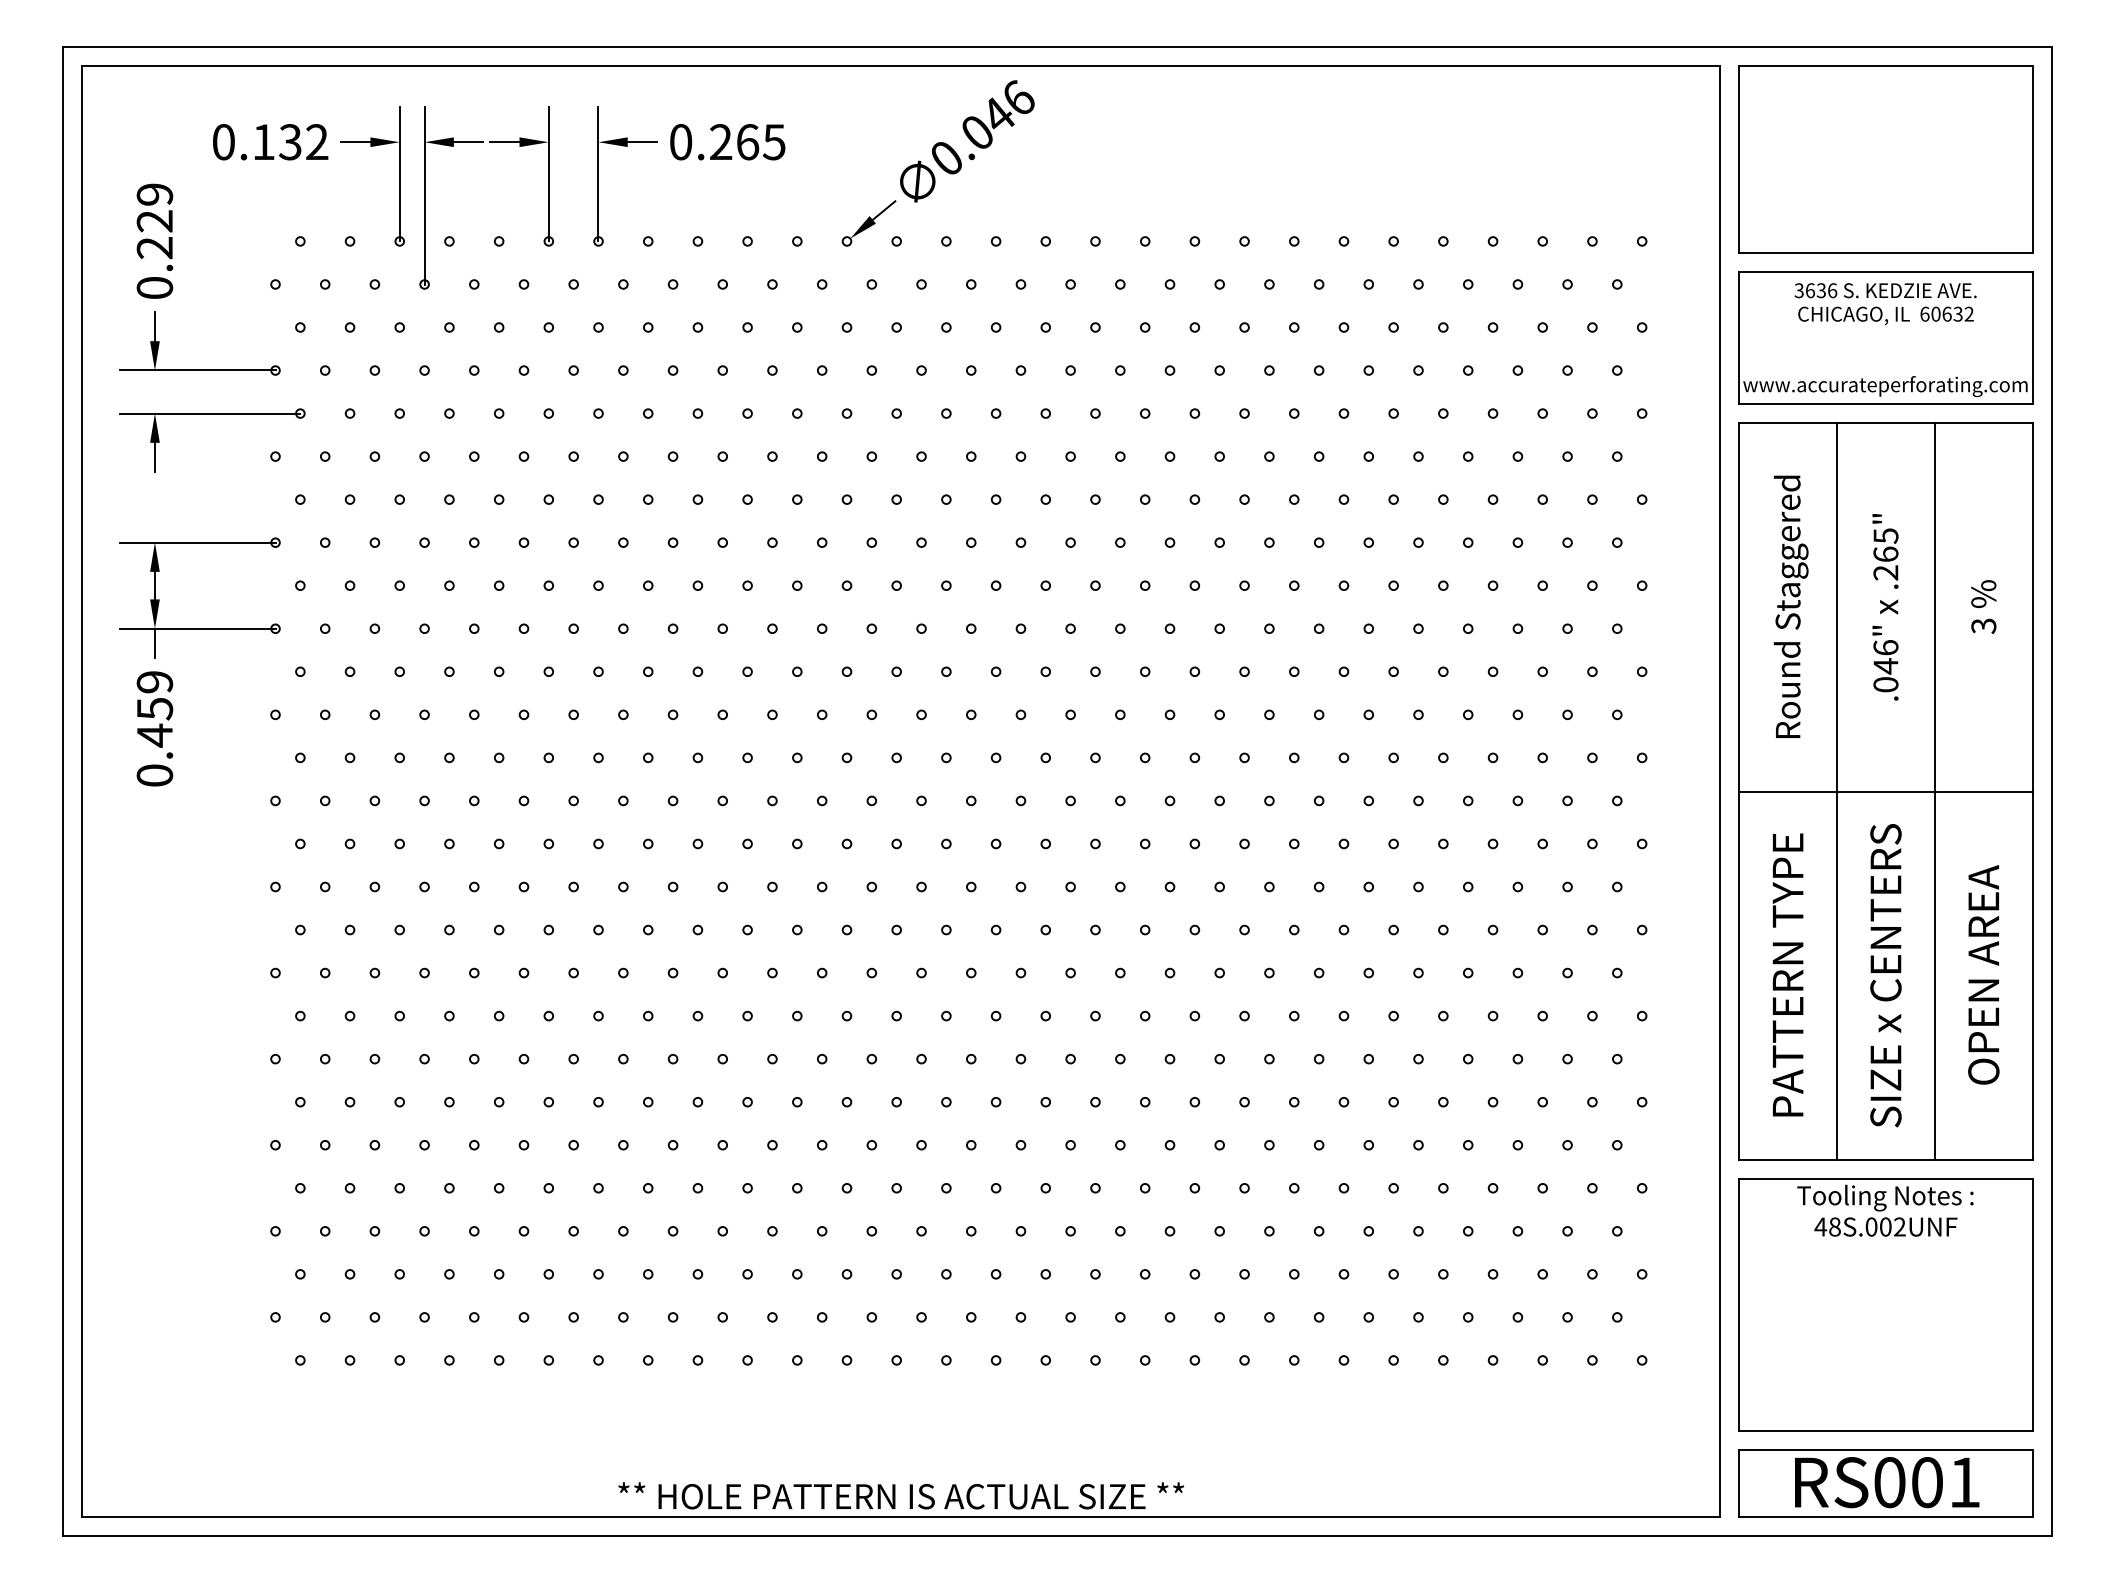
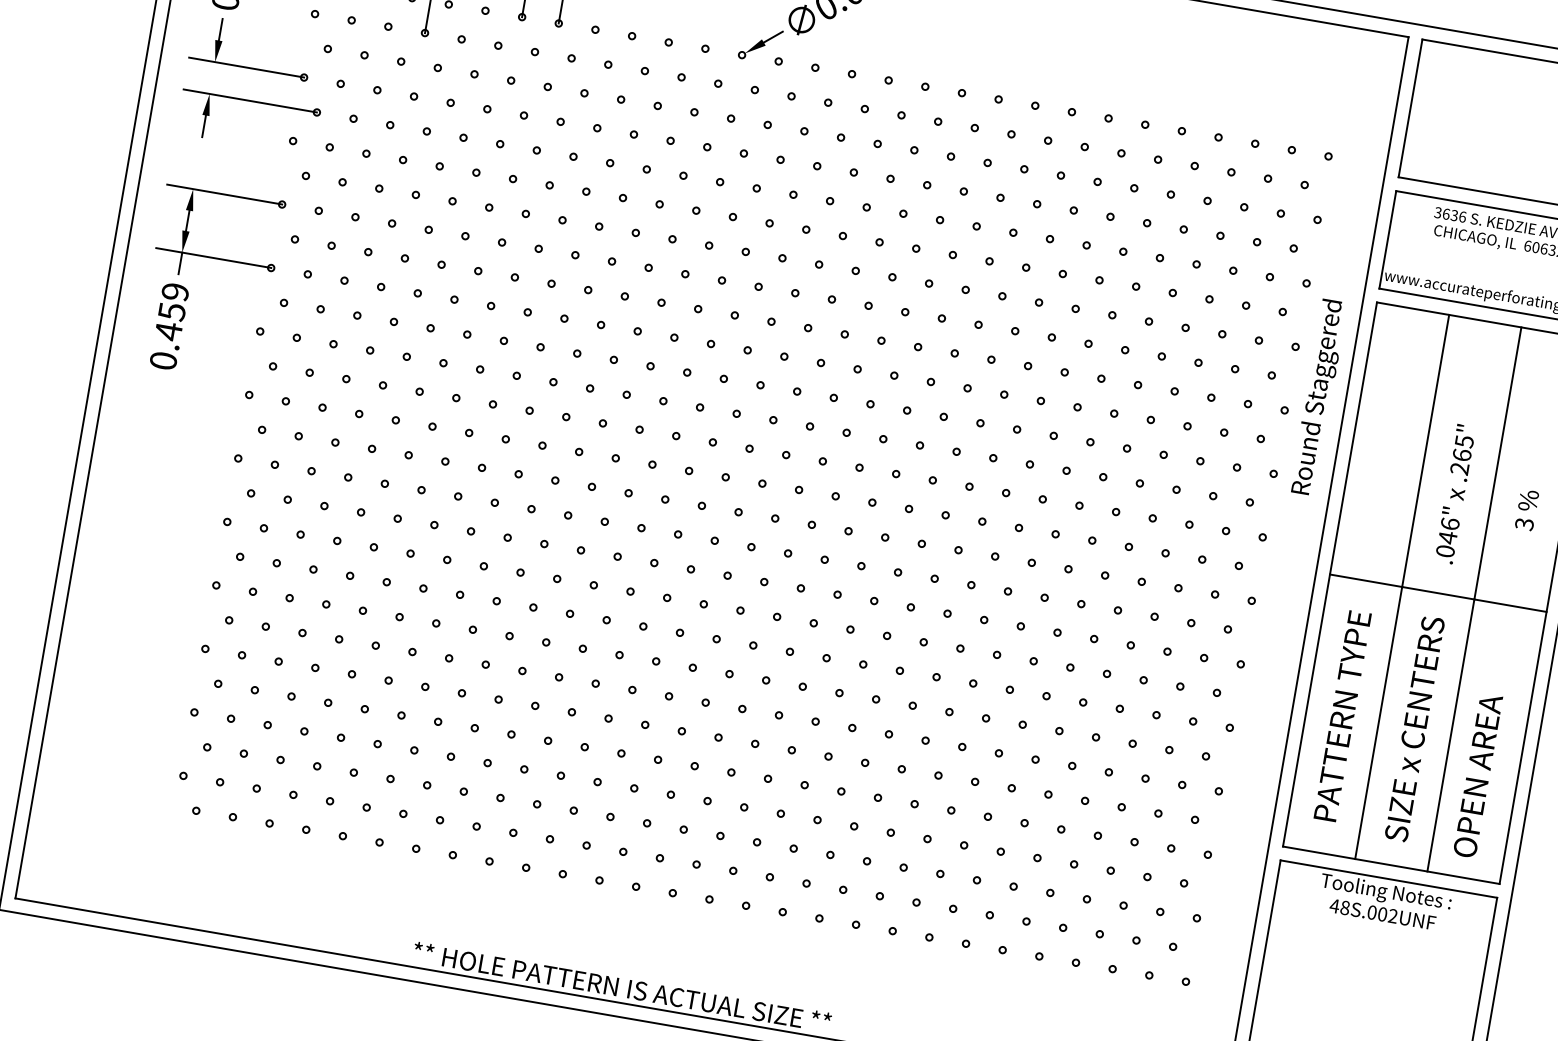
text: (1790, 606) -> (1318, 397), moved
text: (1983, 606) -> (1526, 509), moved
text: (1885, 607) -> (1455, 494), moved
text: (1983, 974) -> (1477, 775), moved

